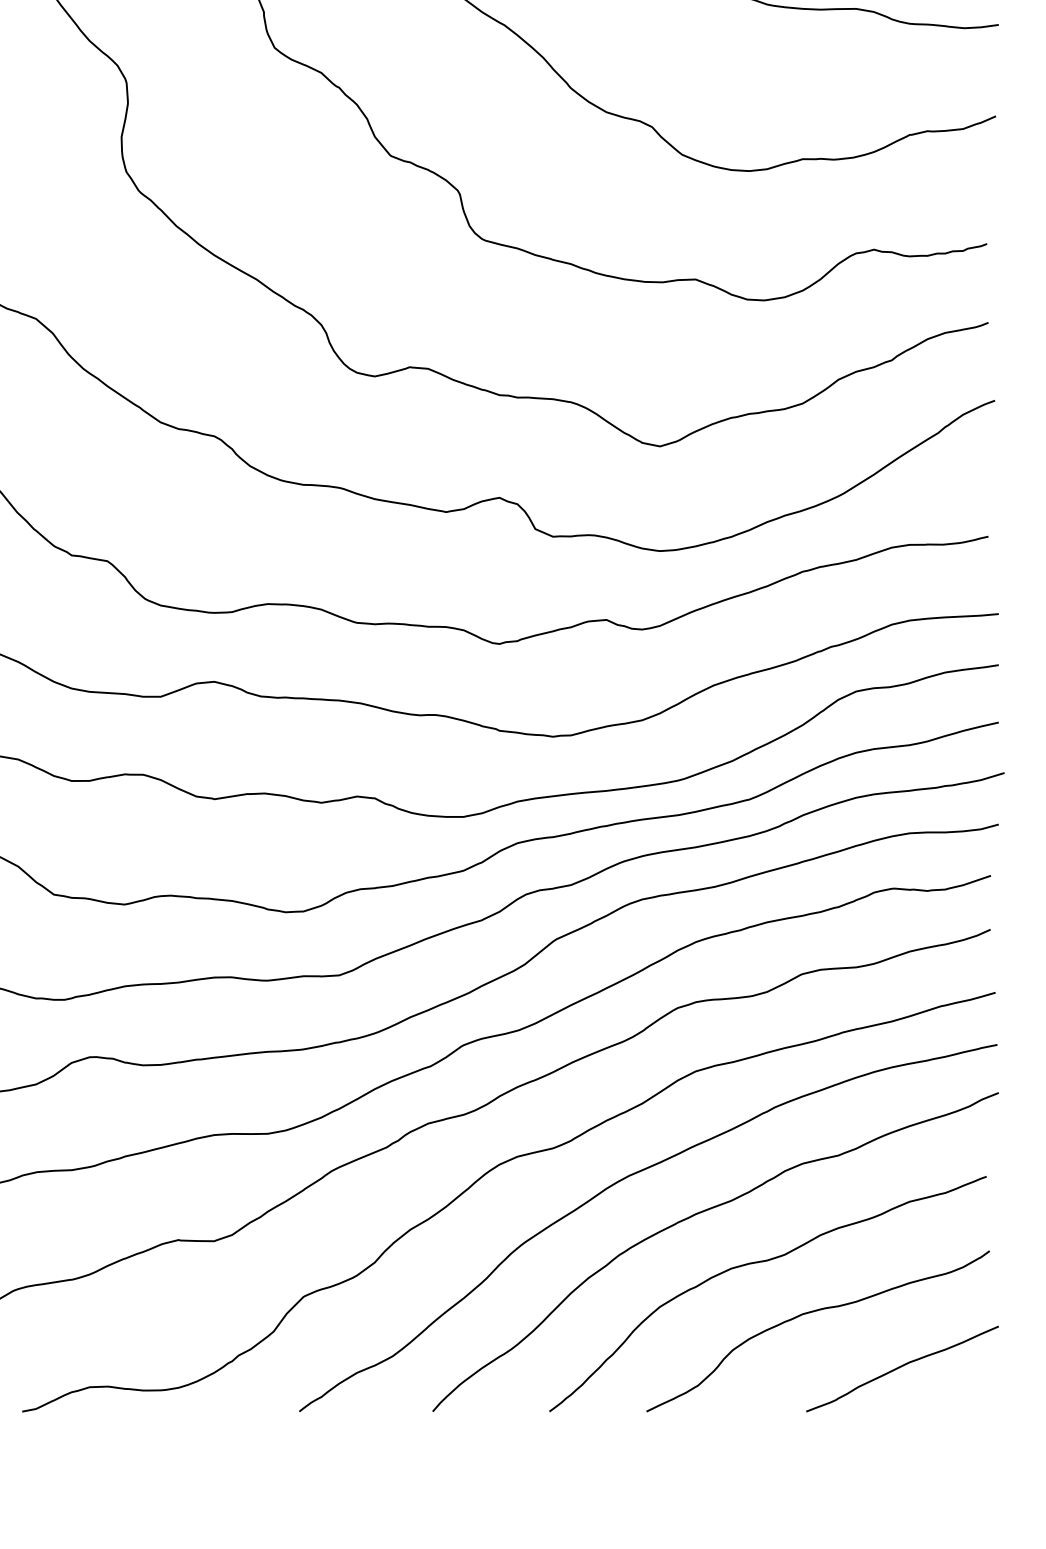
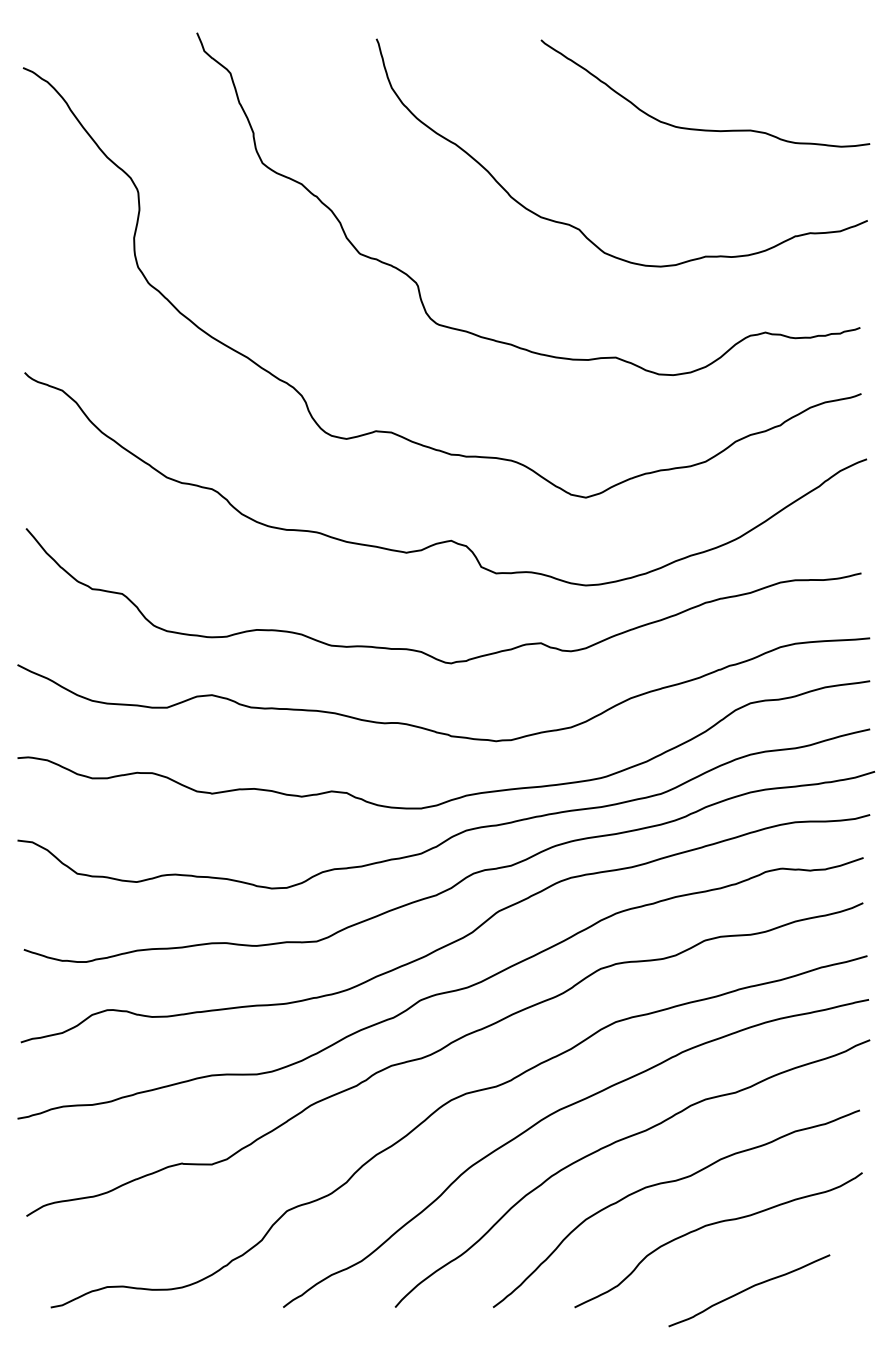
curve: (902, 1367) -> (749, 1289), moved

